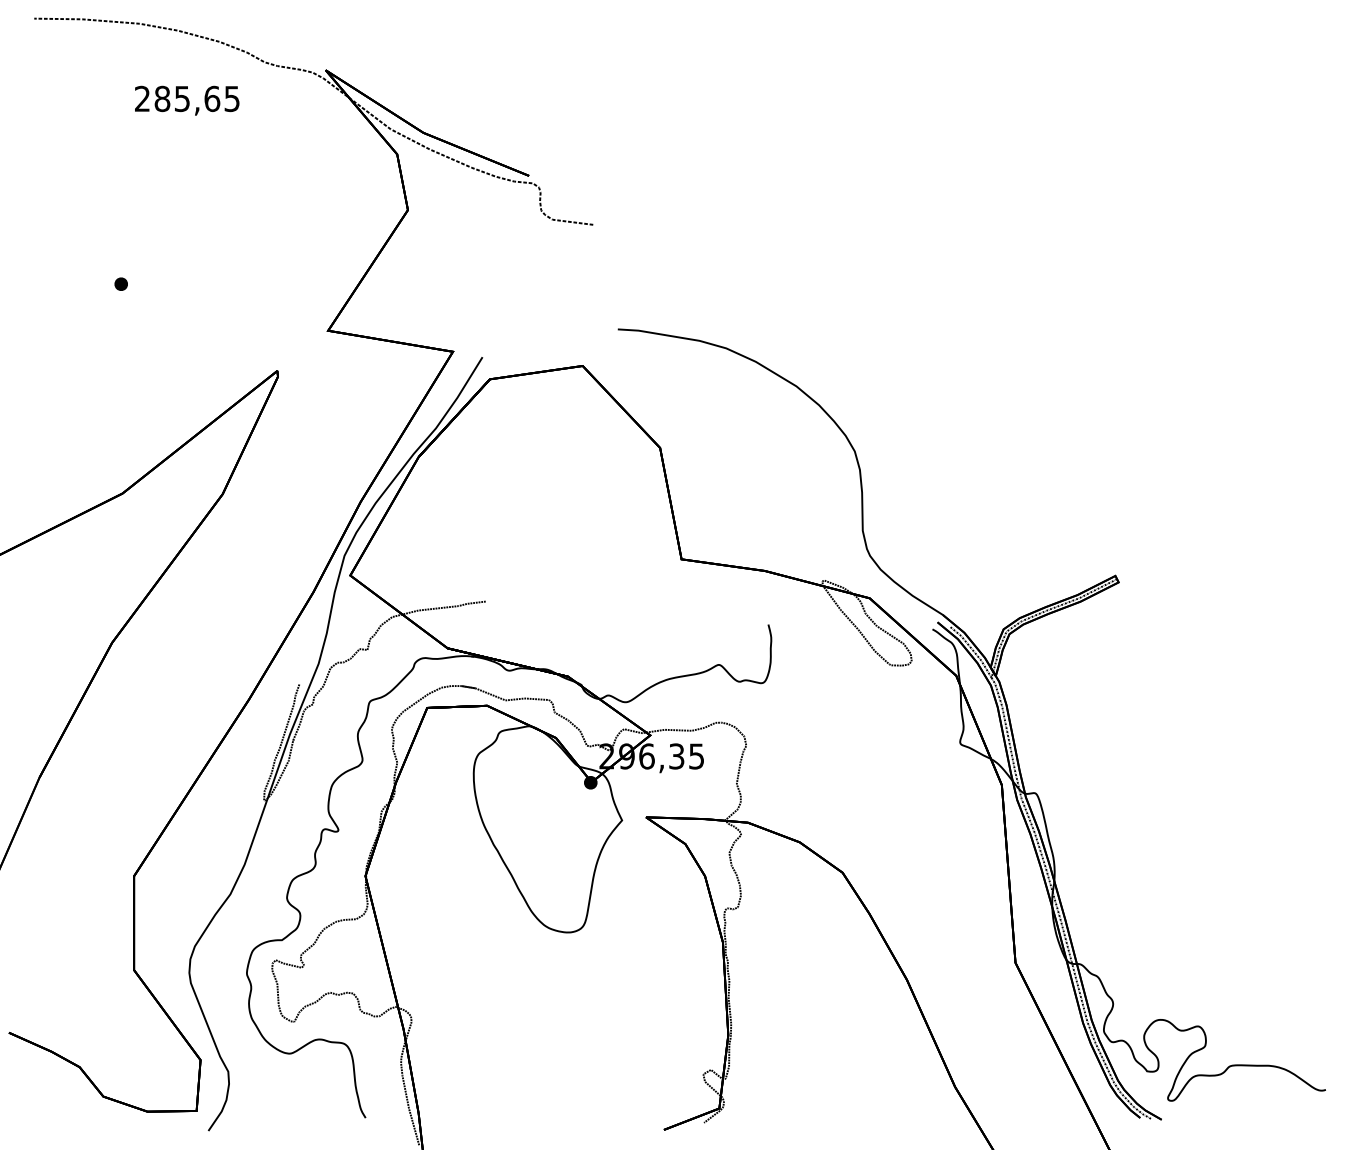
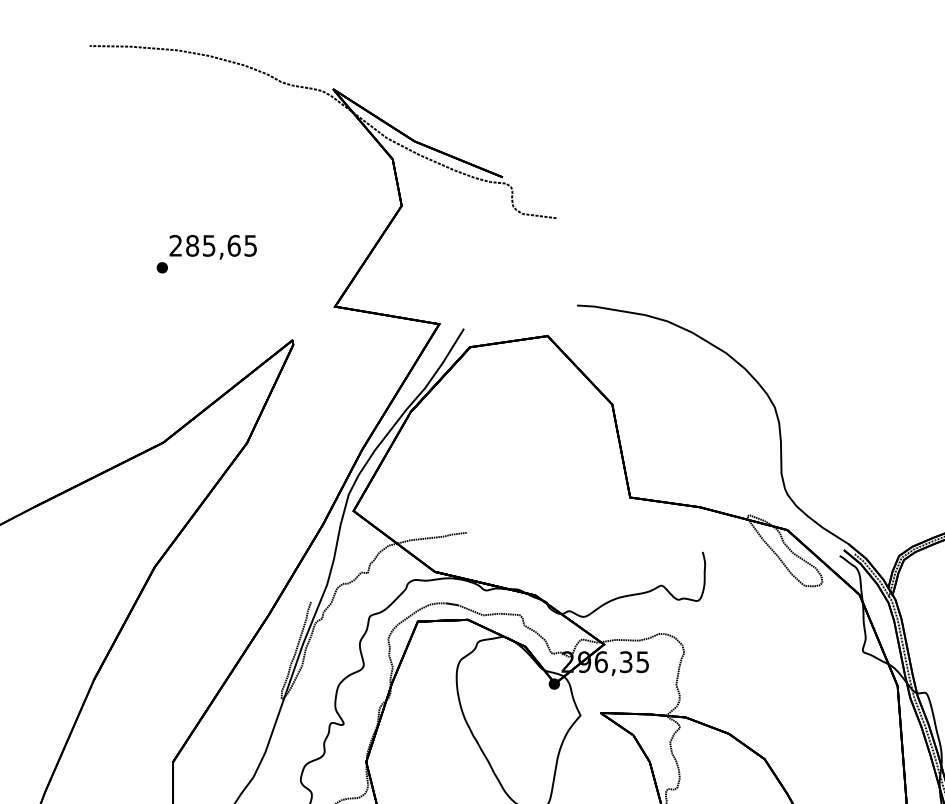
text: (187, 100) -> (213, 247), moved

